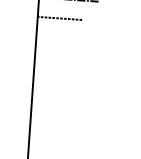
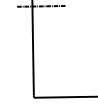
line: (59, 17) -> (44, 16), removed

